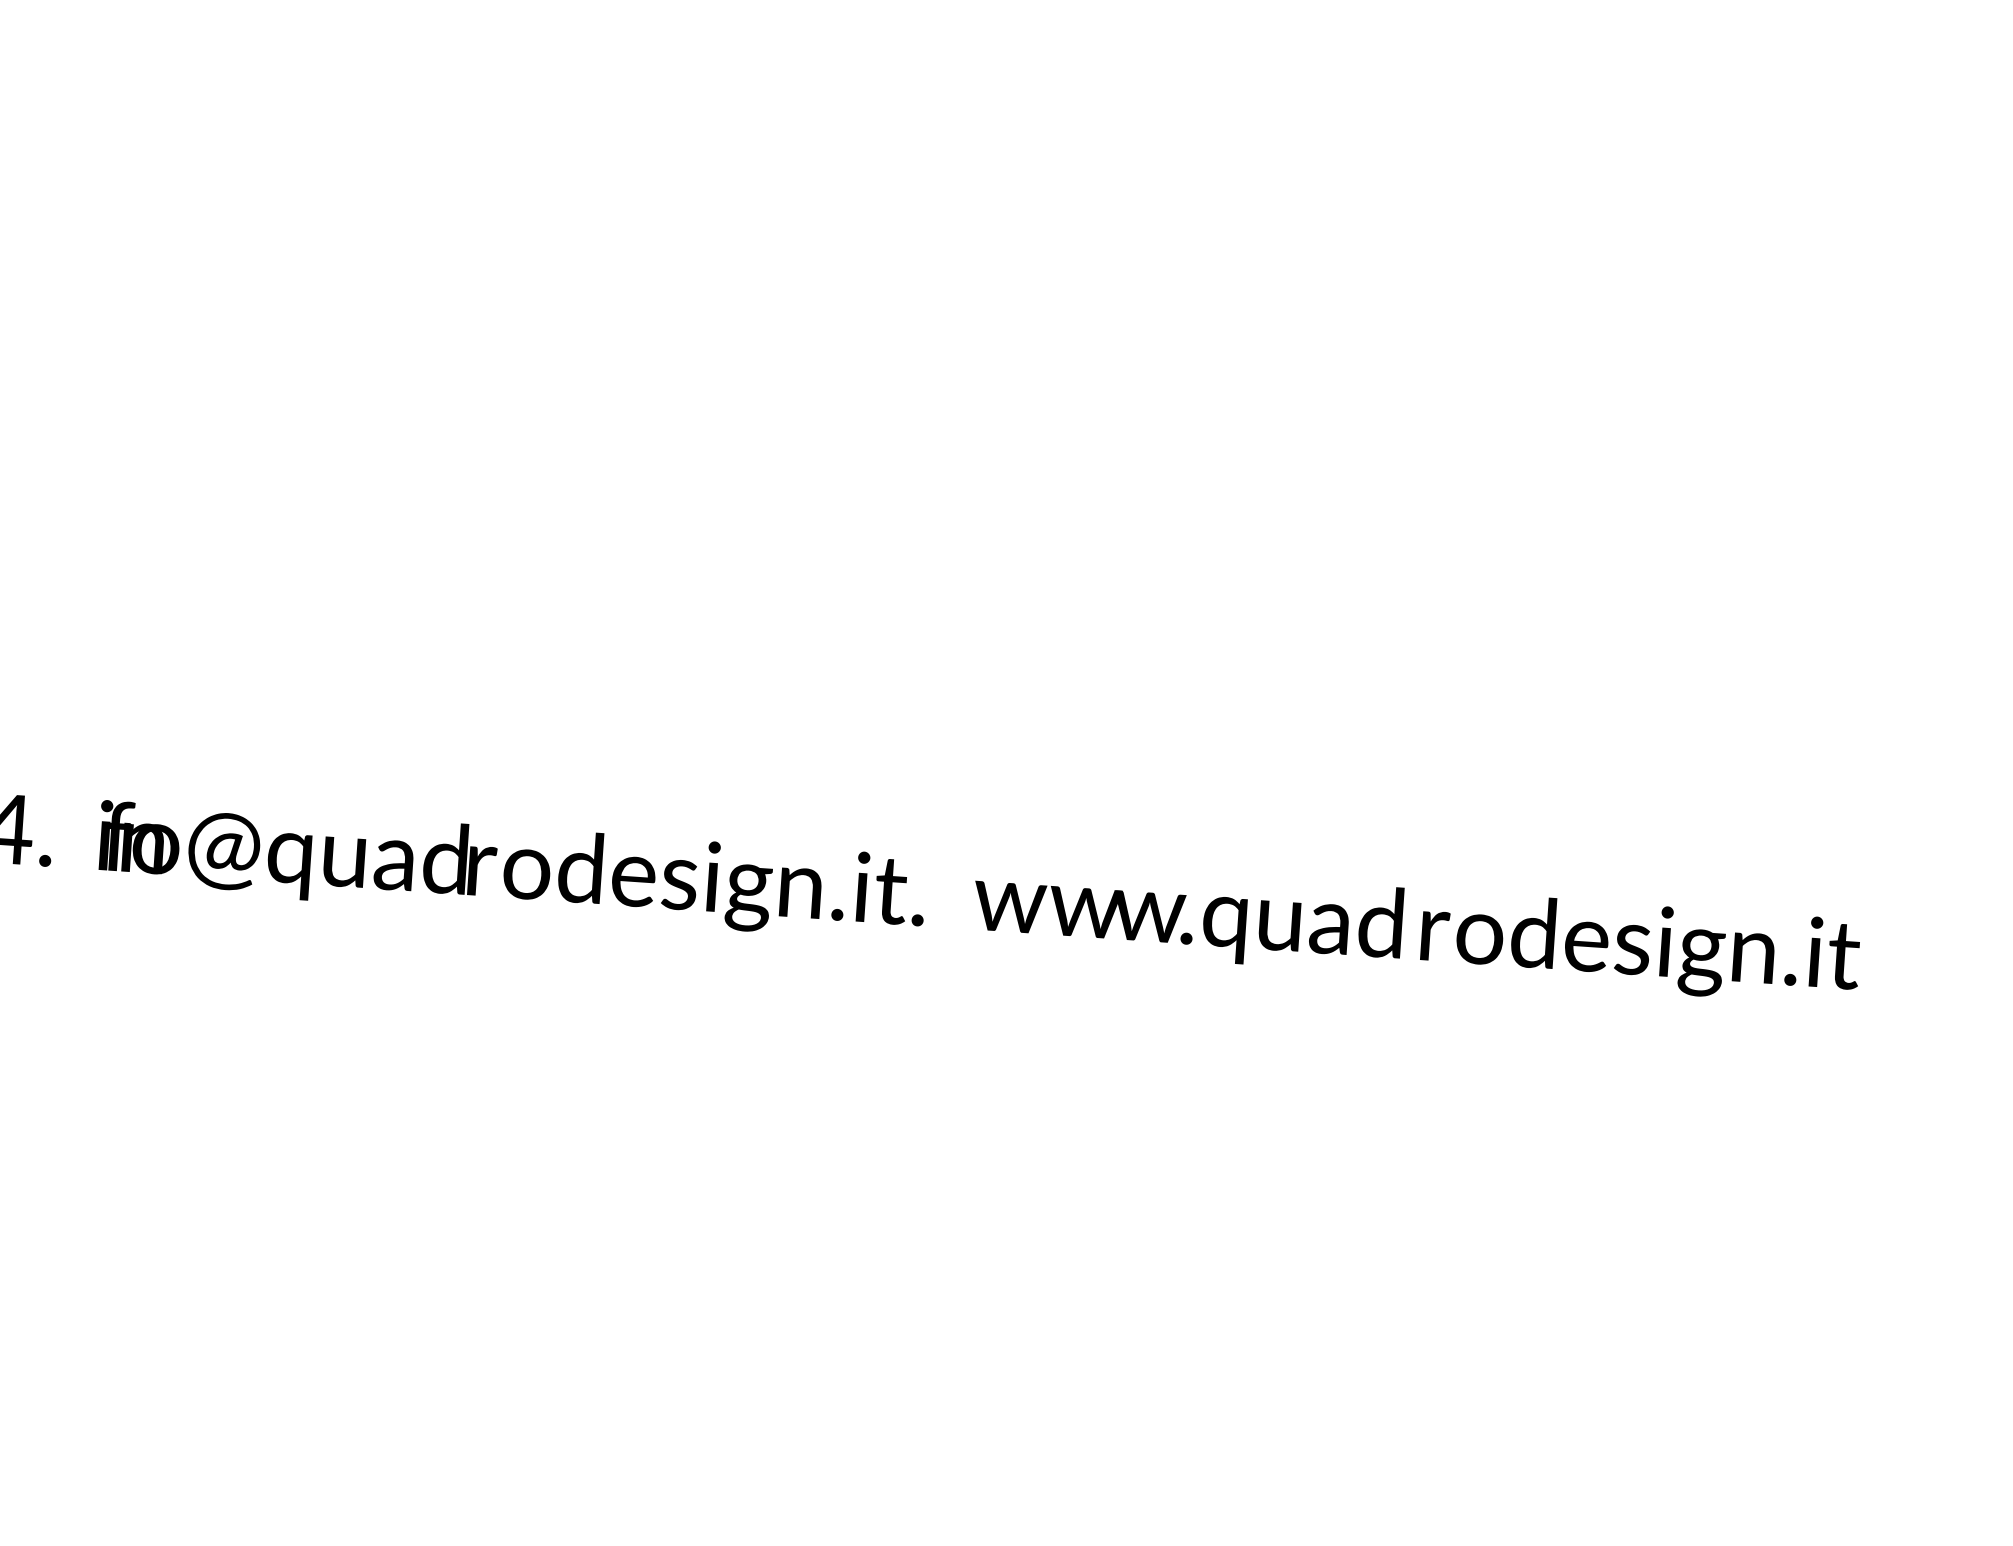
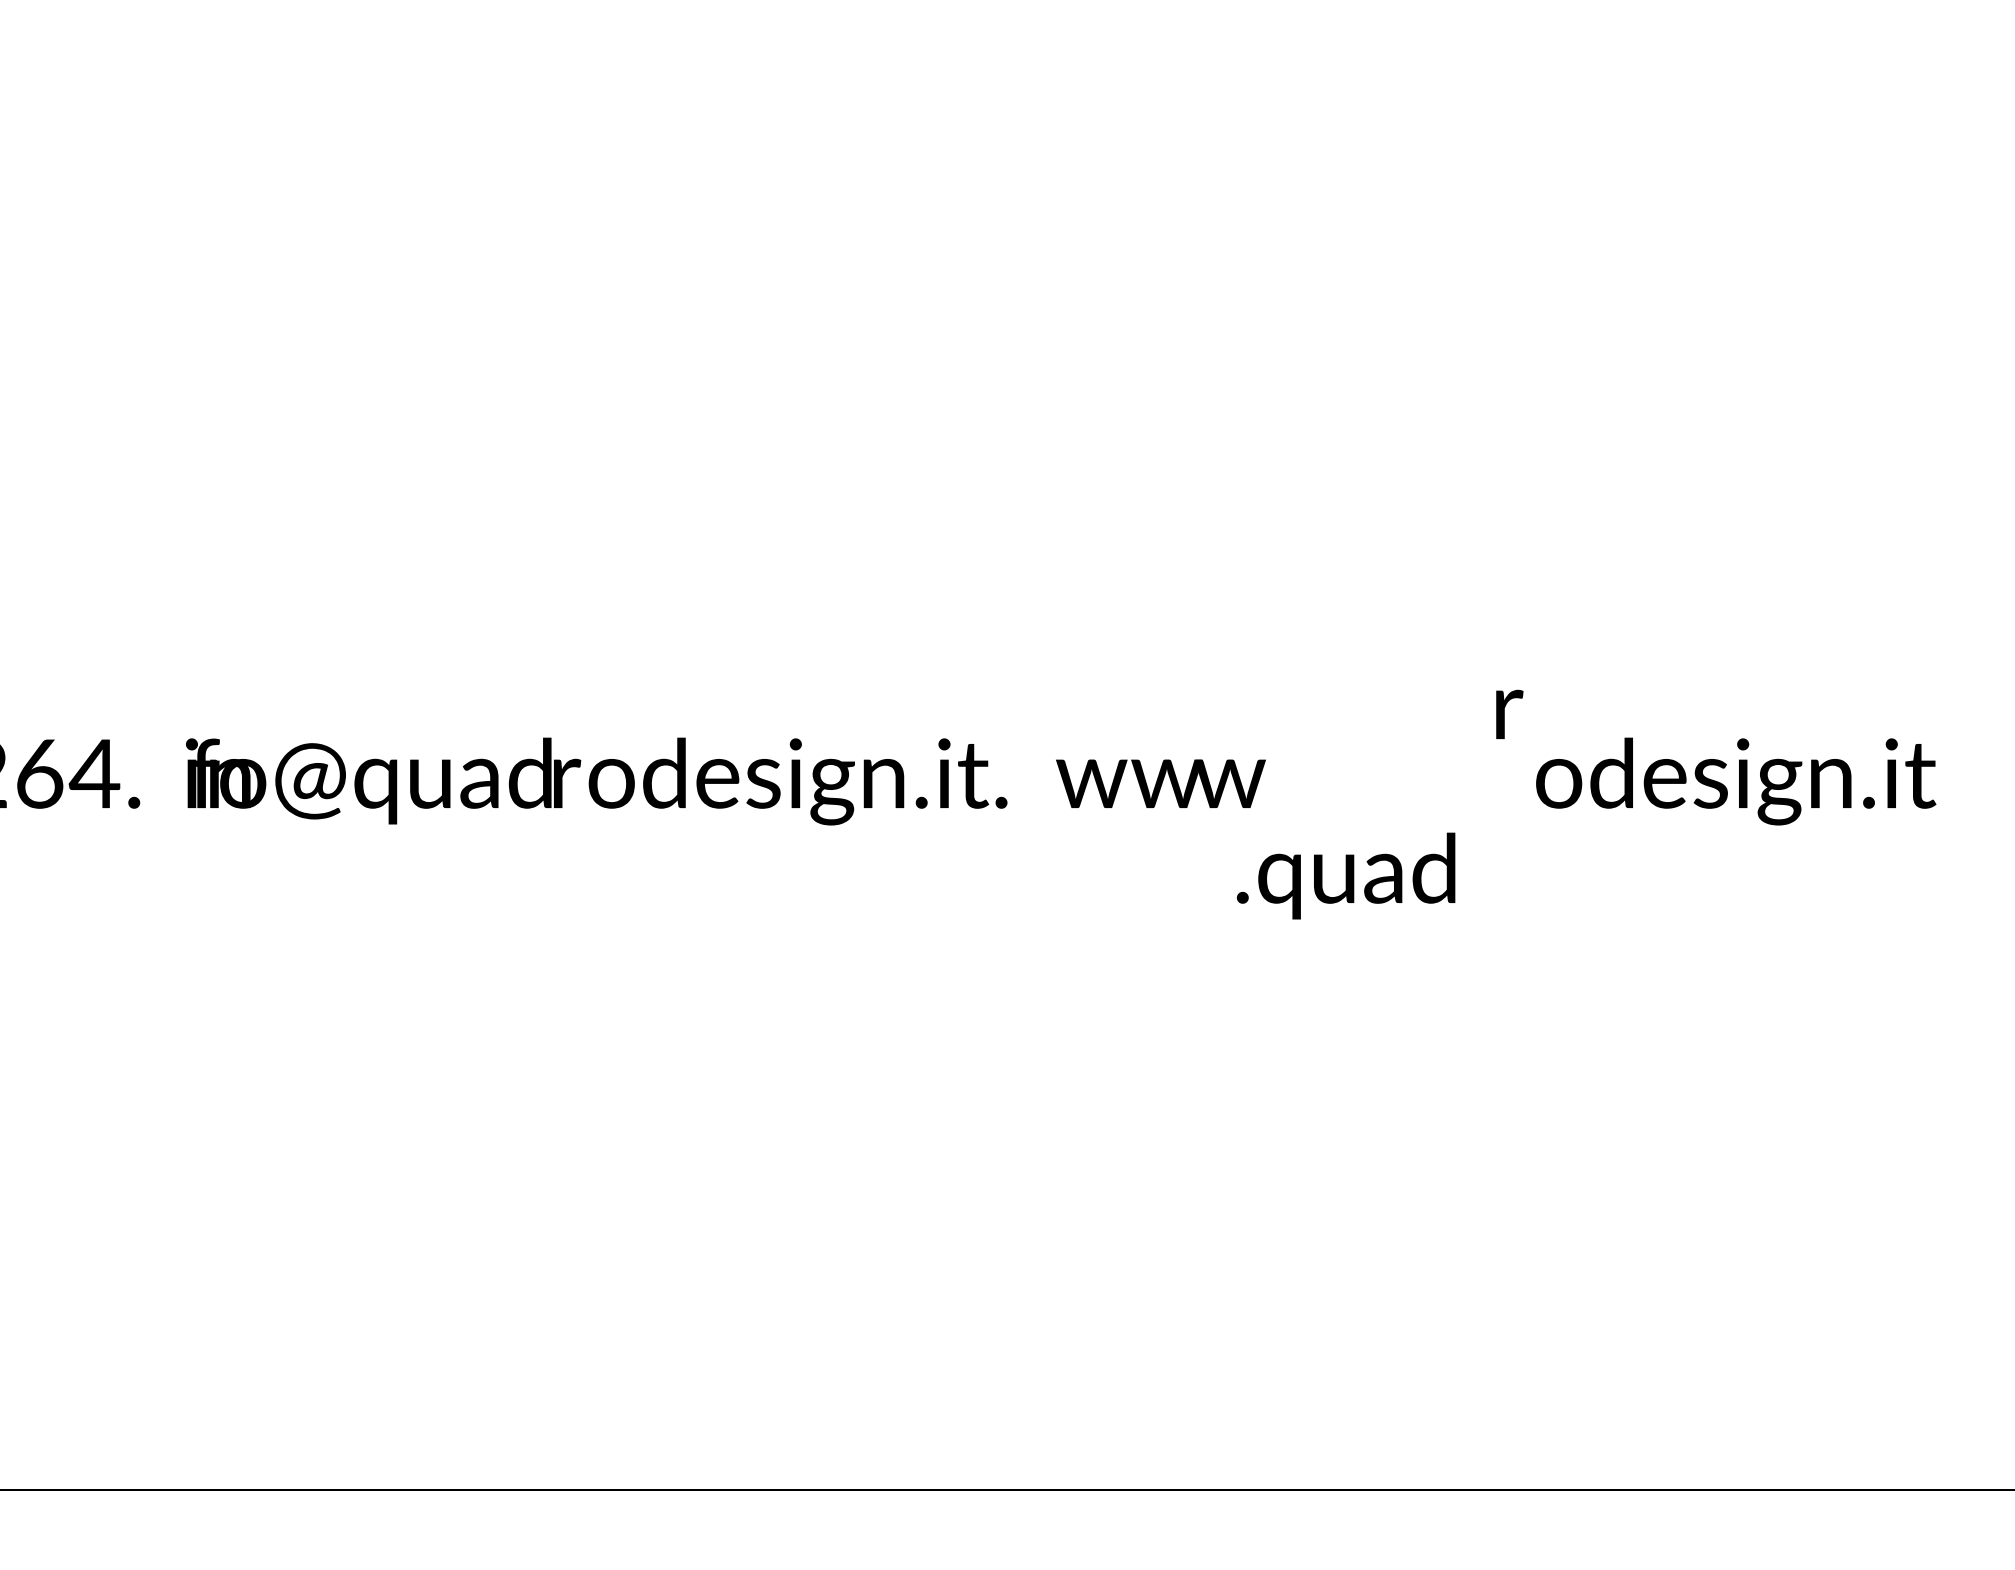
text: (1292, 923) -> (1346, 875), moved
text: (1435, 935) -> (1509, 713), moved

